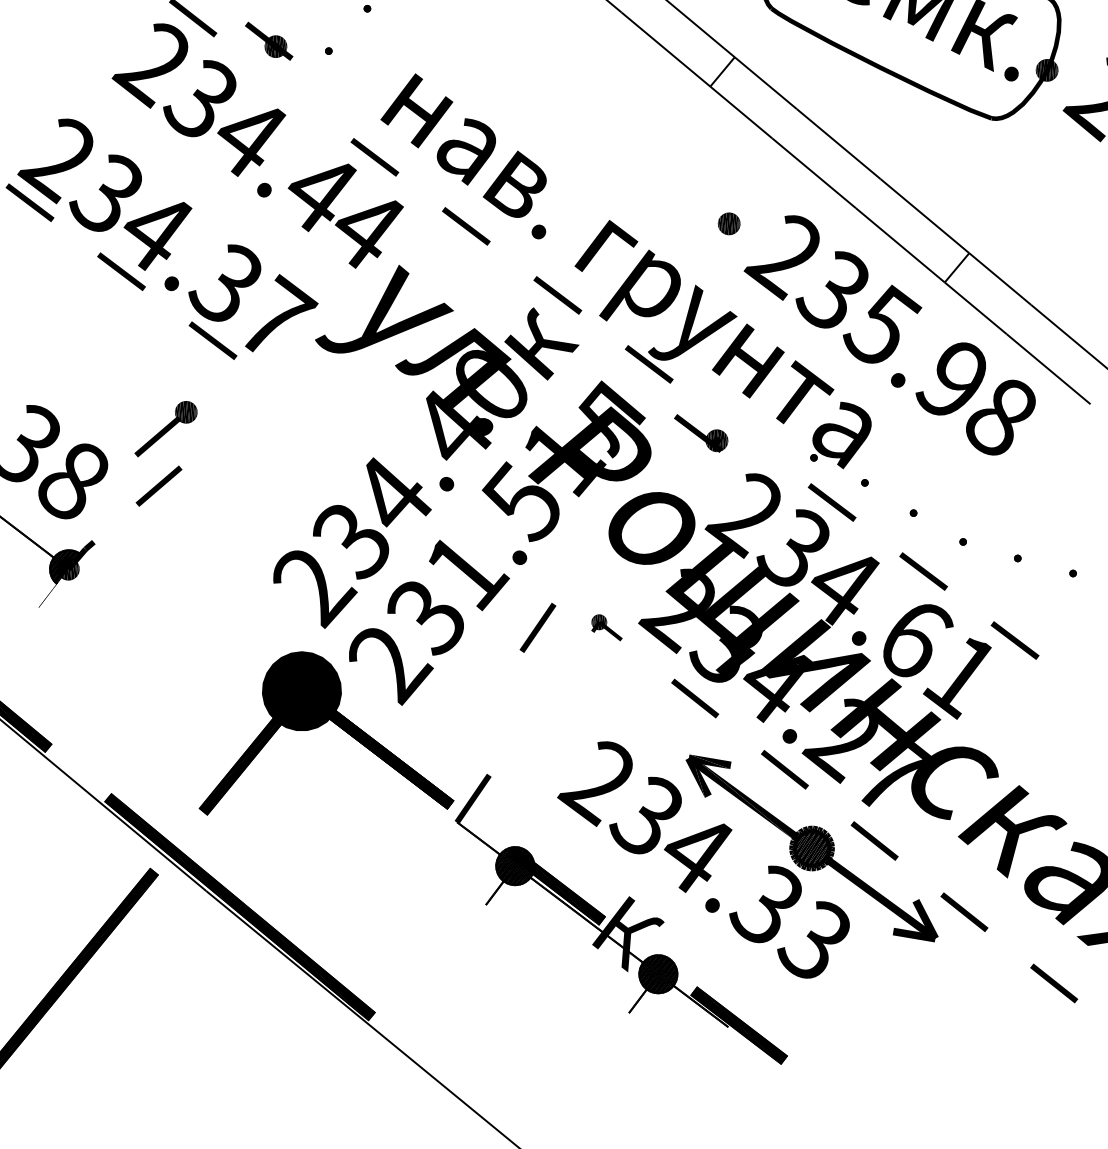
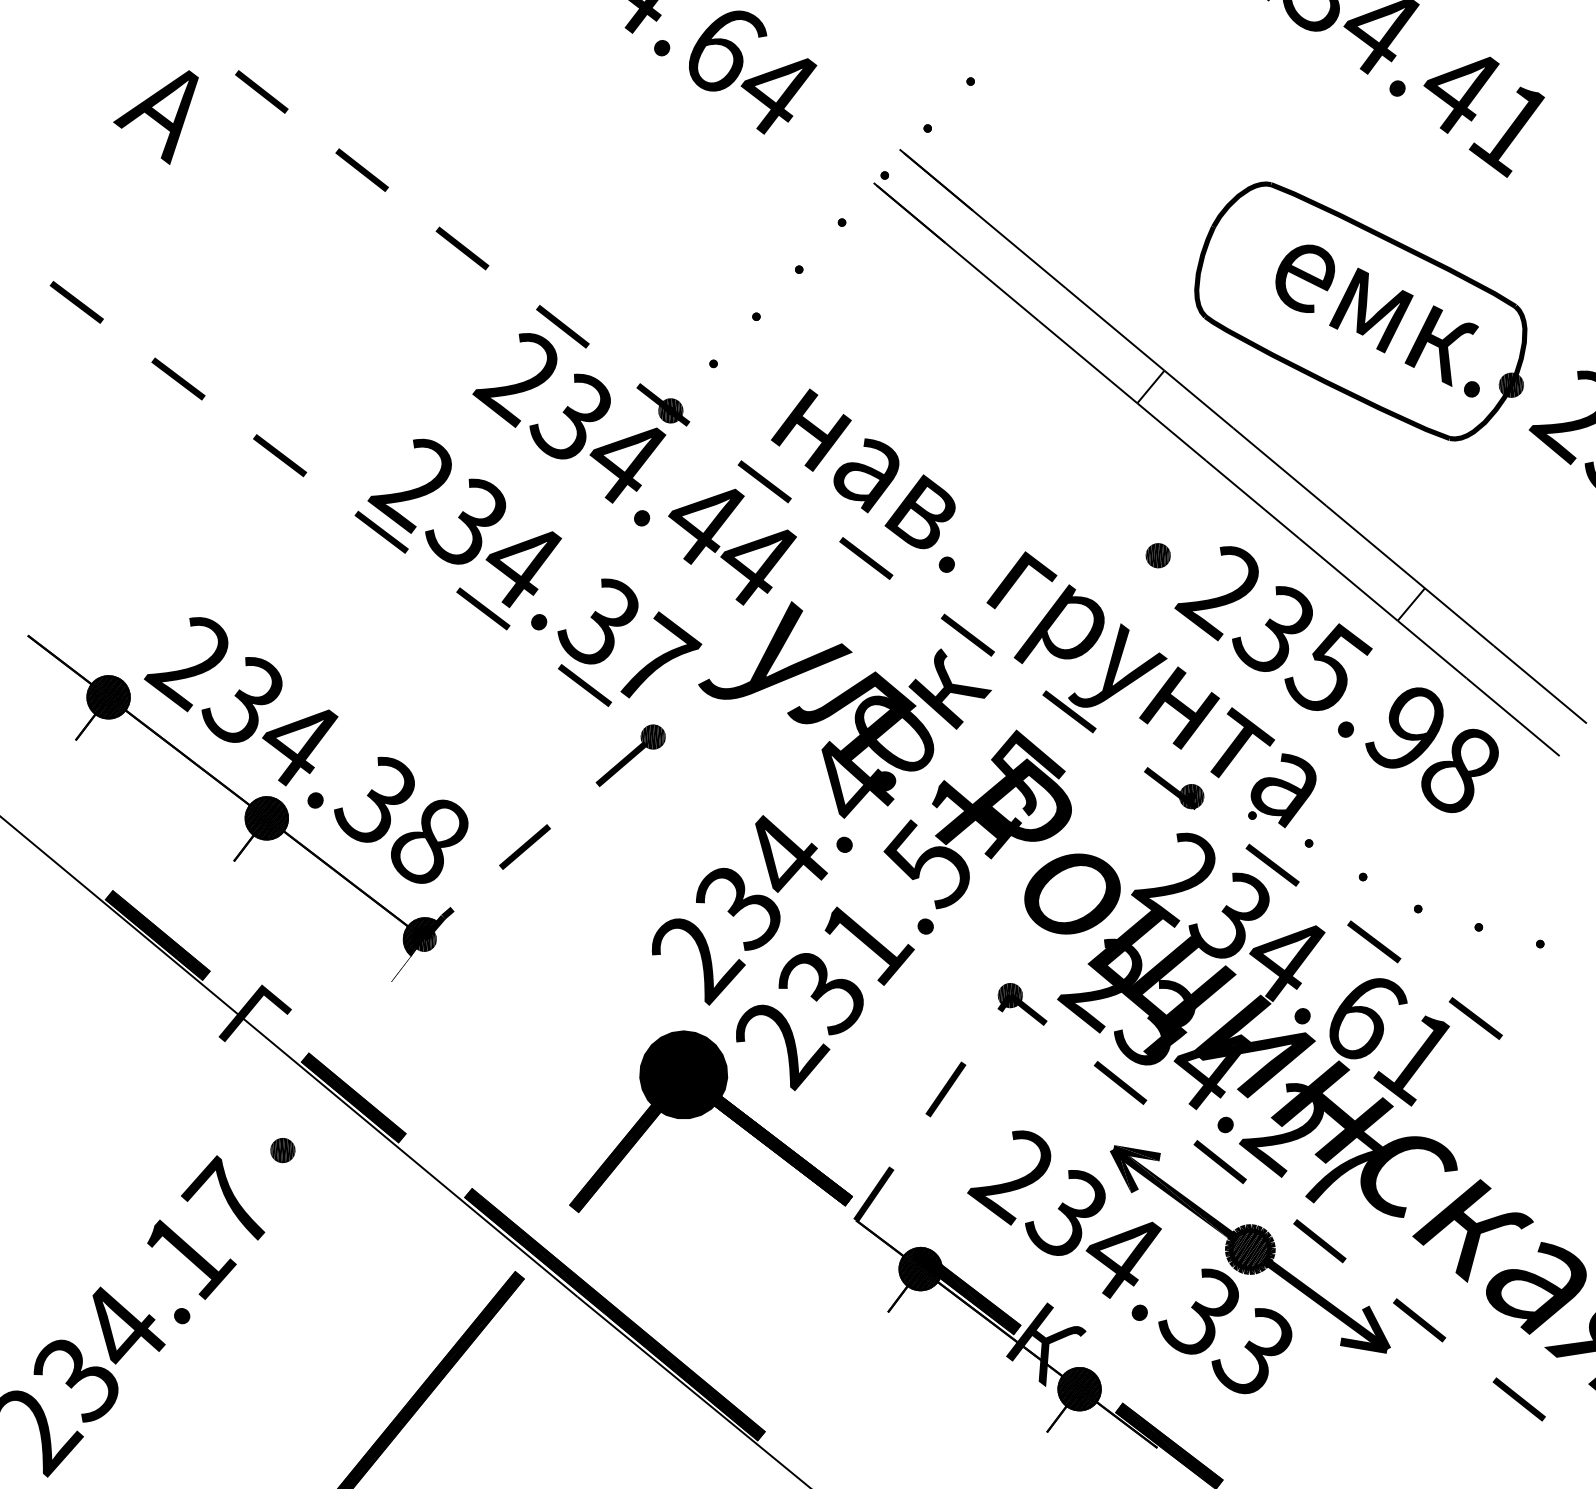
part: (269, 40) -> (663, 404), moved
part: (165, 428) -> (630, 755), moved
part: (701, 433) -> (1174, 788), moved
line: (537, 627) -> (945, 1089), moved
part: (606, 627) -> (1022, 1004), size x1.43

